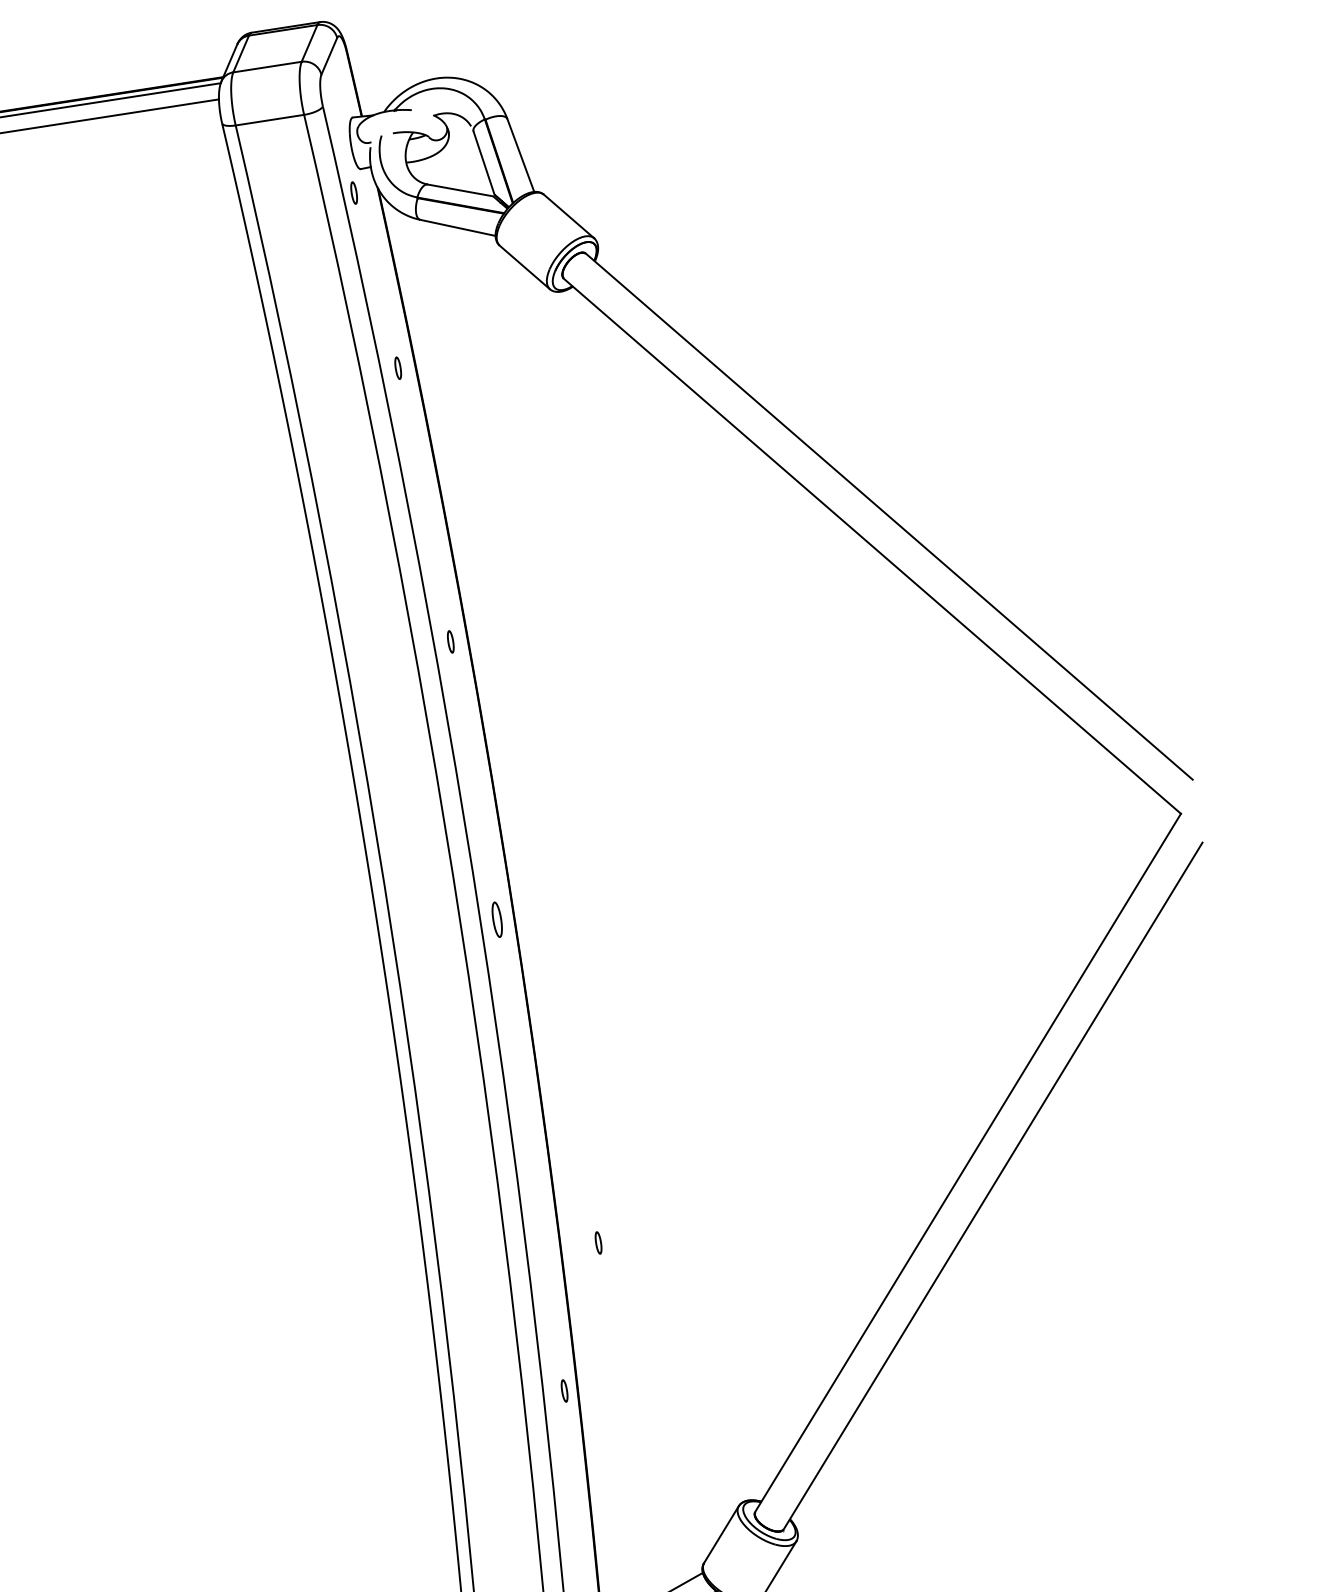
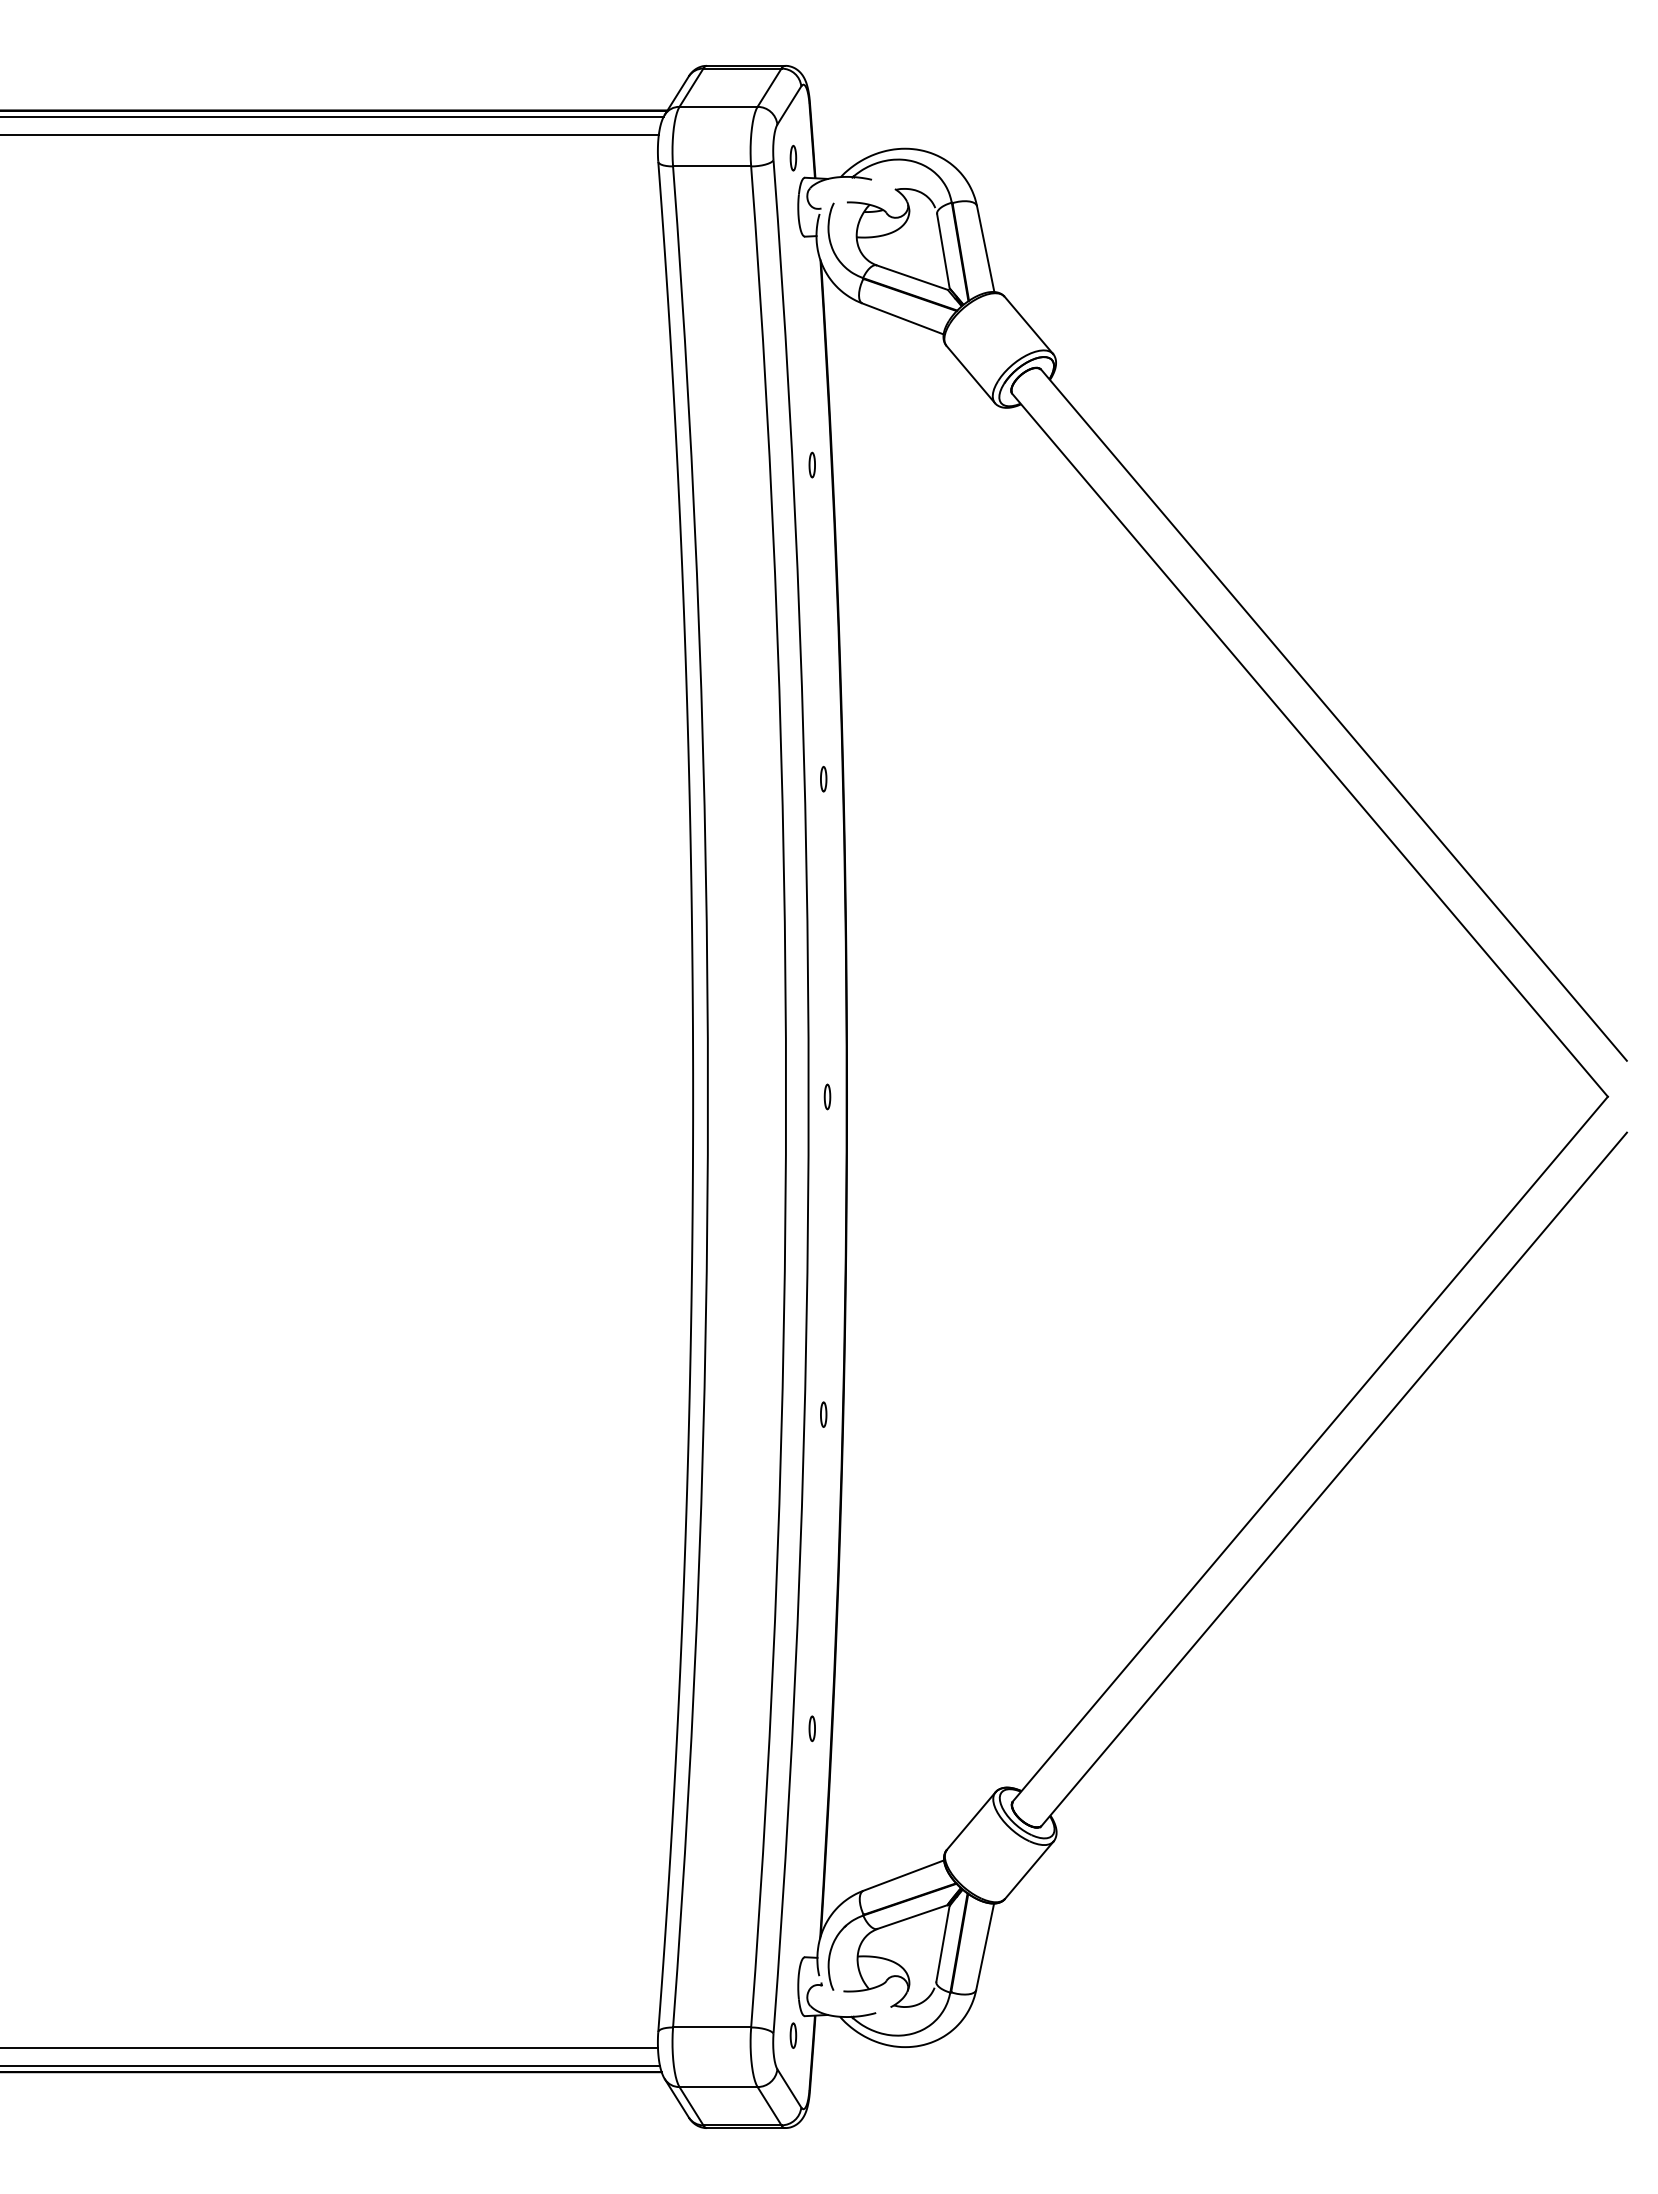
part: (354, 193) -> (793, 158), moved
part: (497, 919) -> (827, 1096), size x0.62
part: (598, 1242) -> (823, 1414), moved
part: (563, 1390) -> (811, 1728), moved

